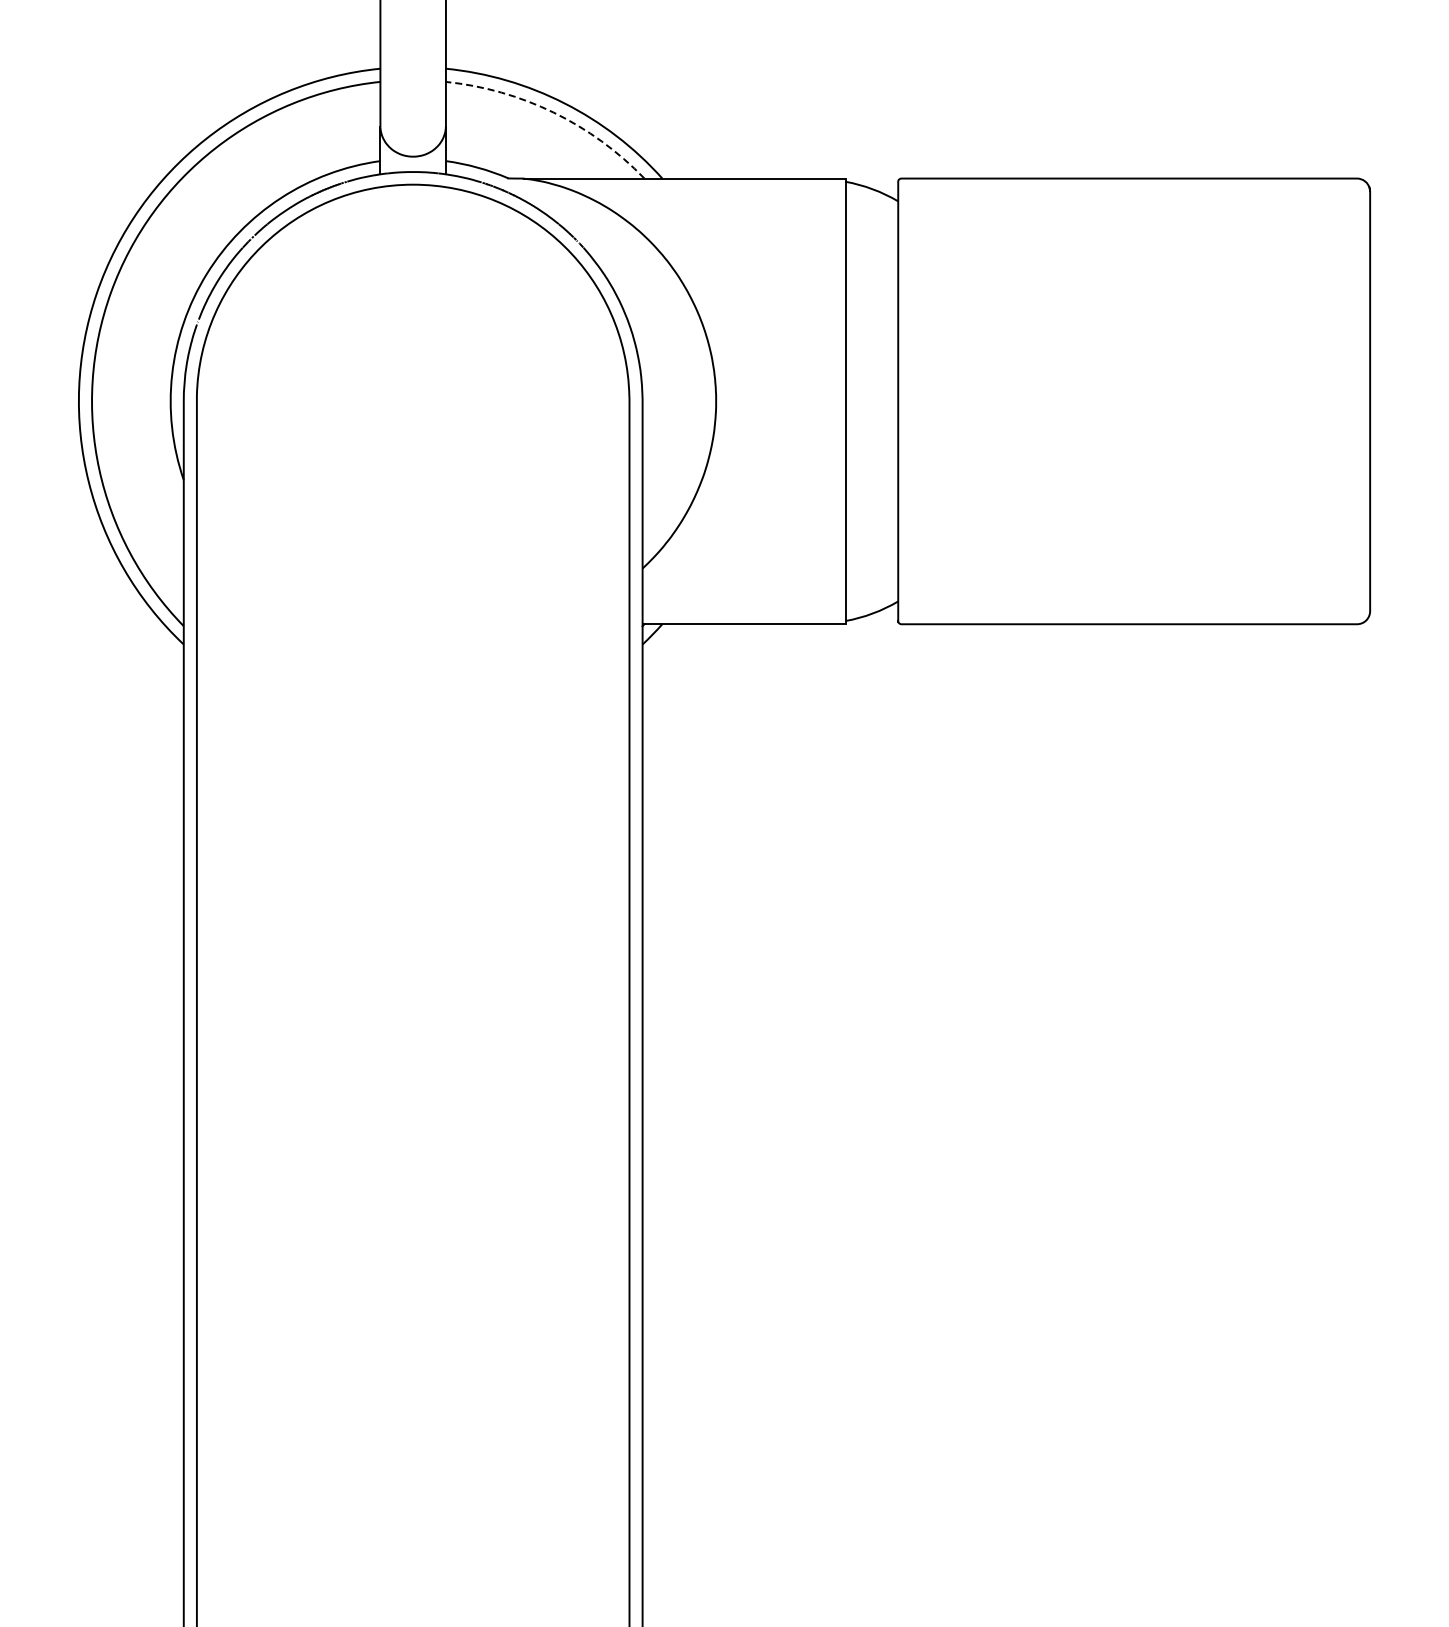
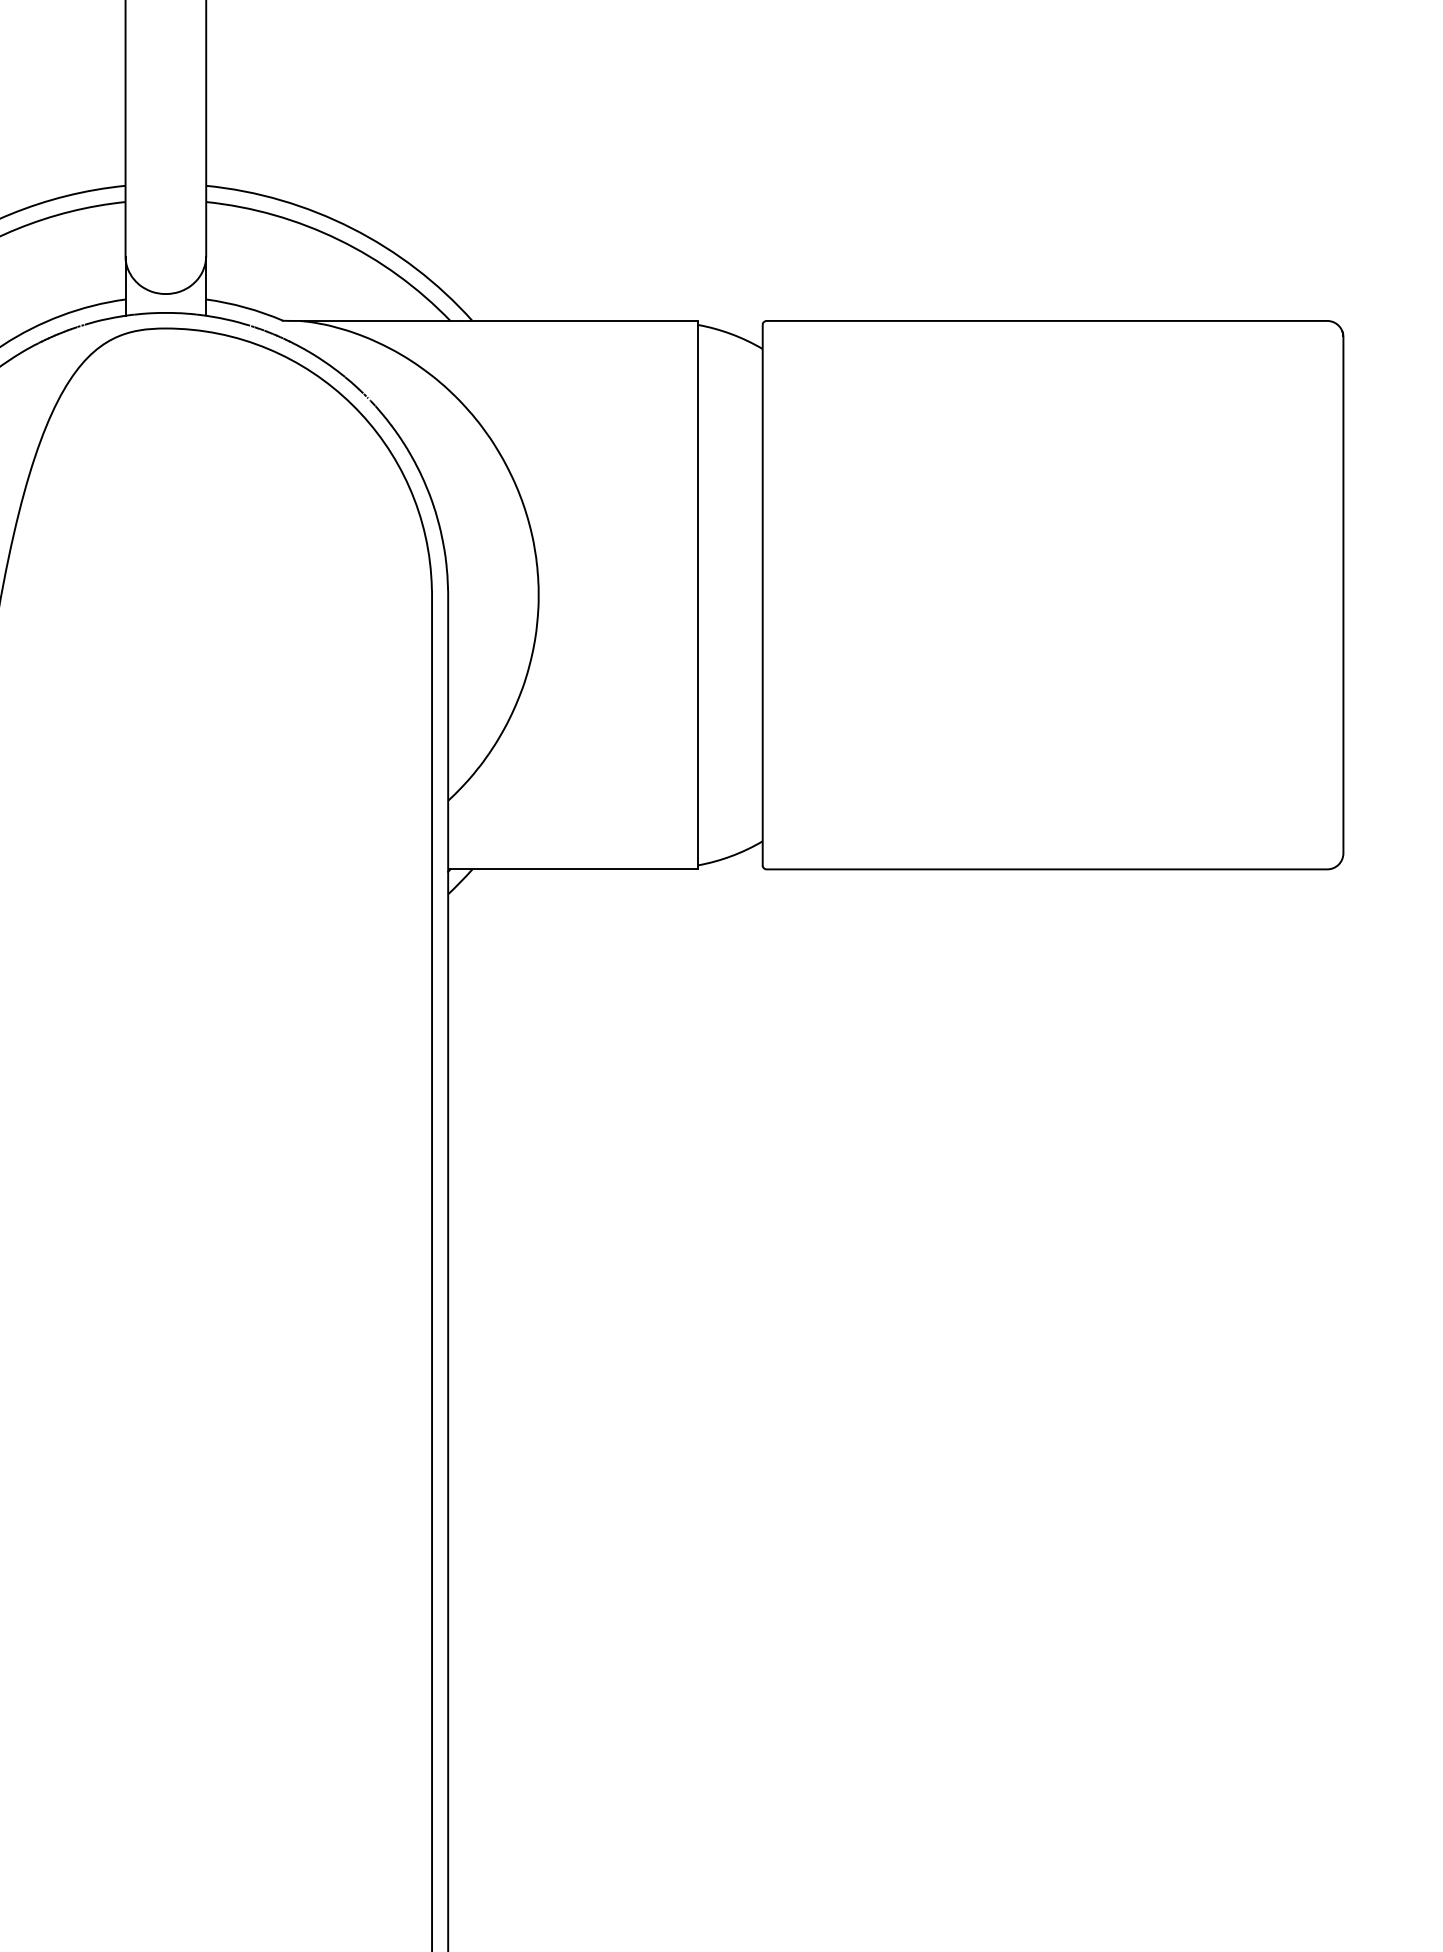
arc: (553, 112) -> (338, 239), dashed -> solid

